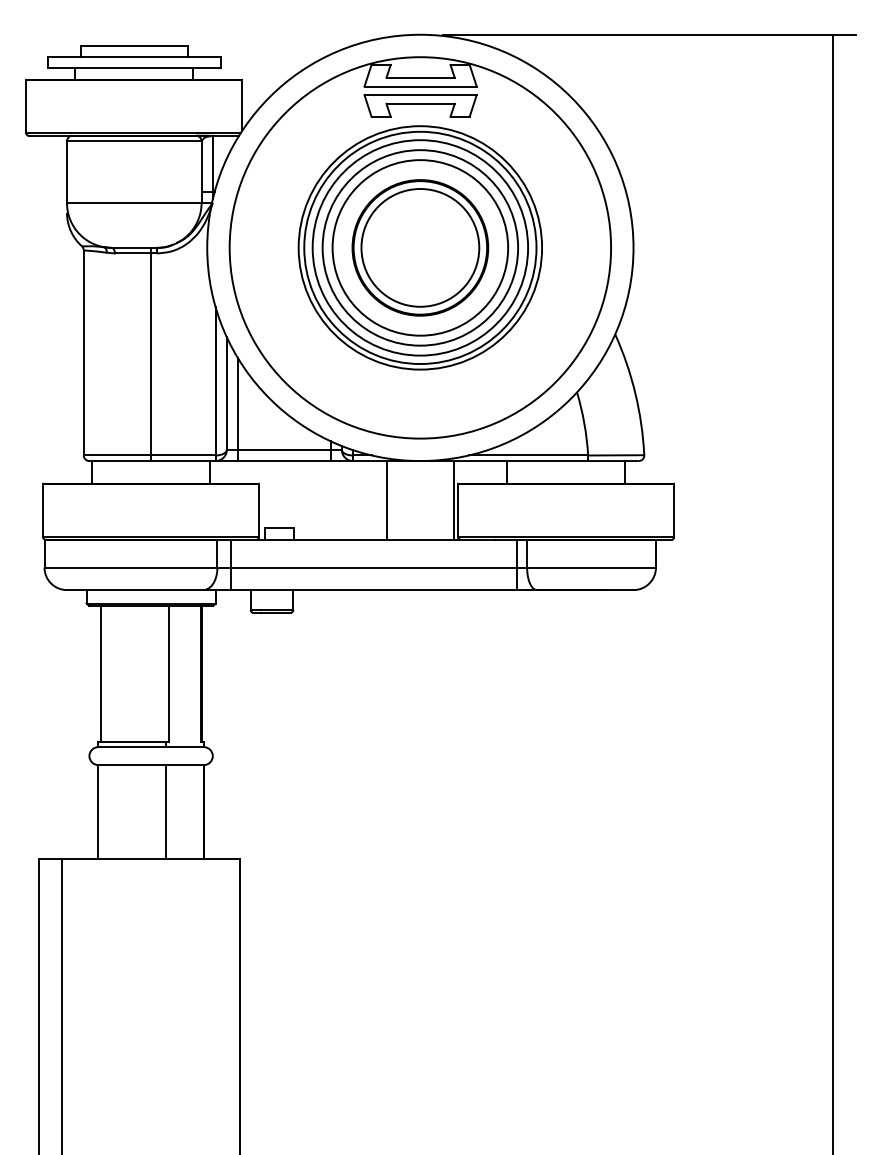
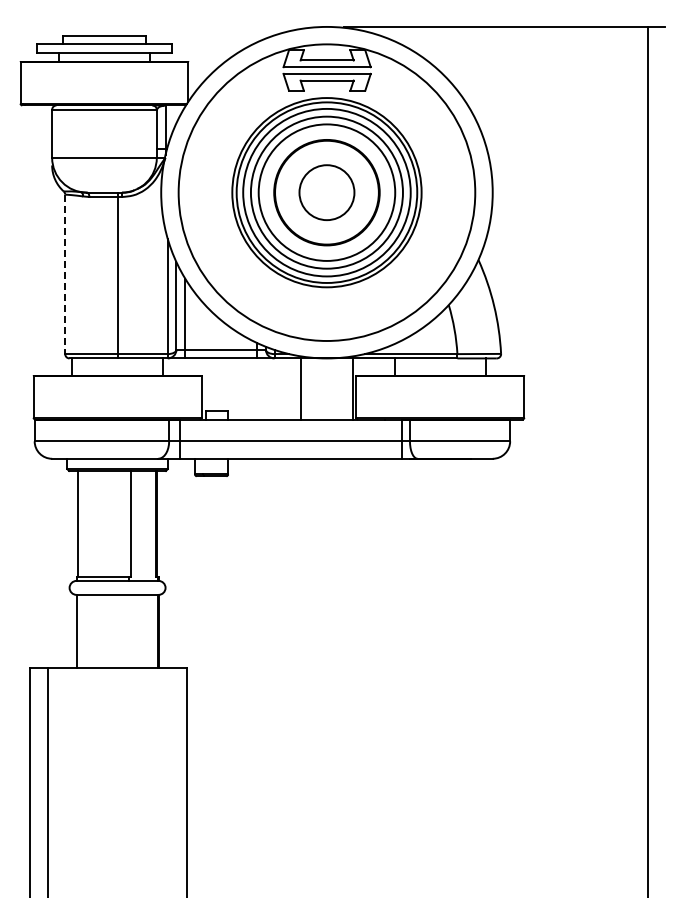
circle: (419, 247) -> (326, 192), size x0.6
line: (84, 353) -> (65, 274), solid -> dashed
line: (166, 812) -> (129, 631), removed

